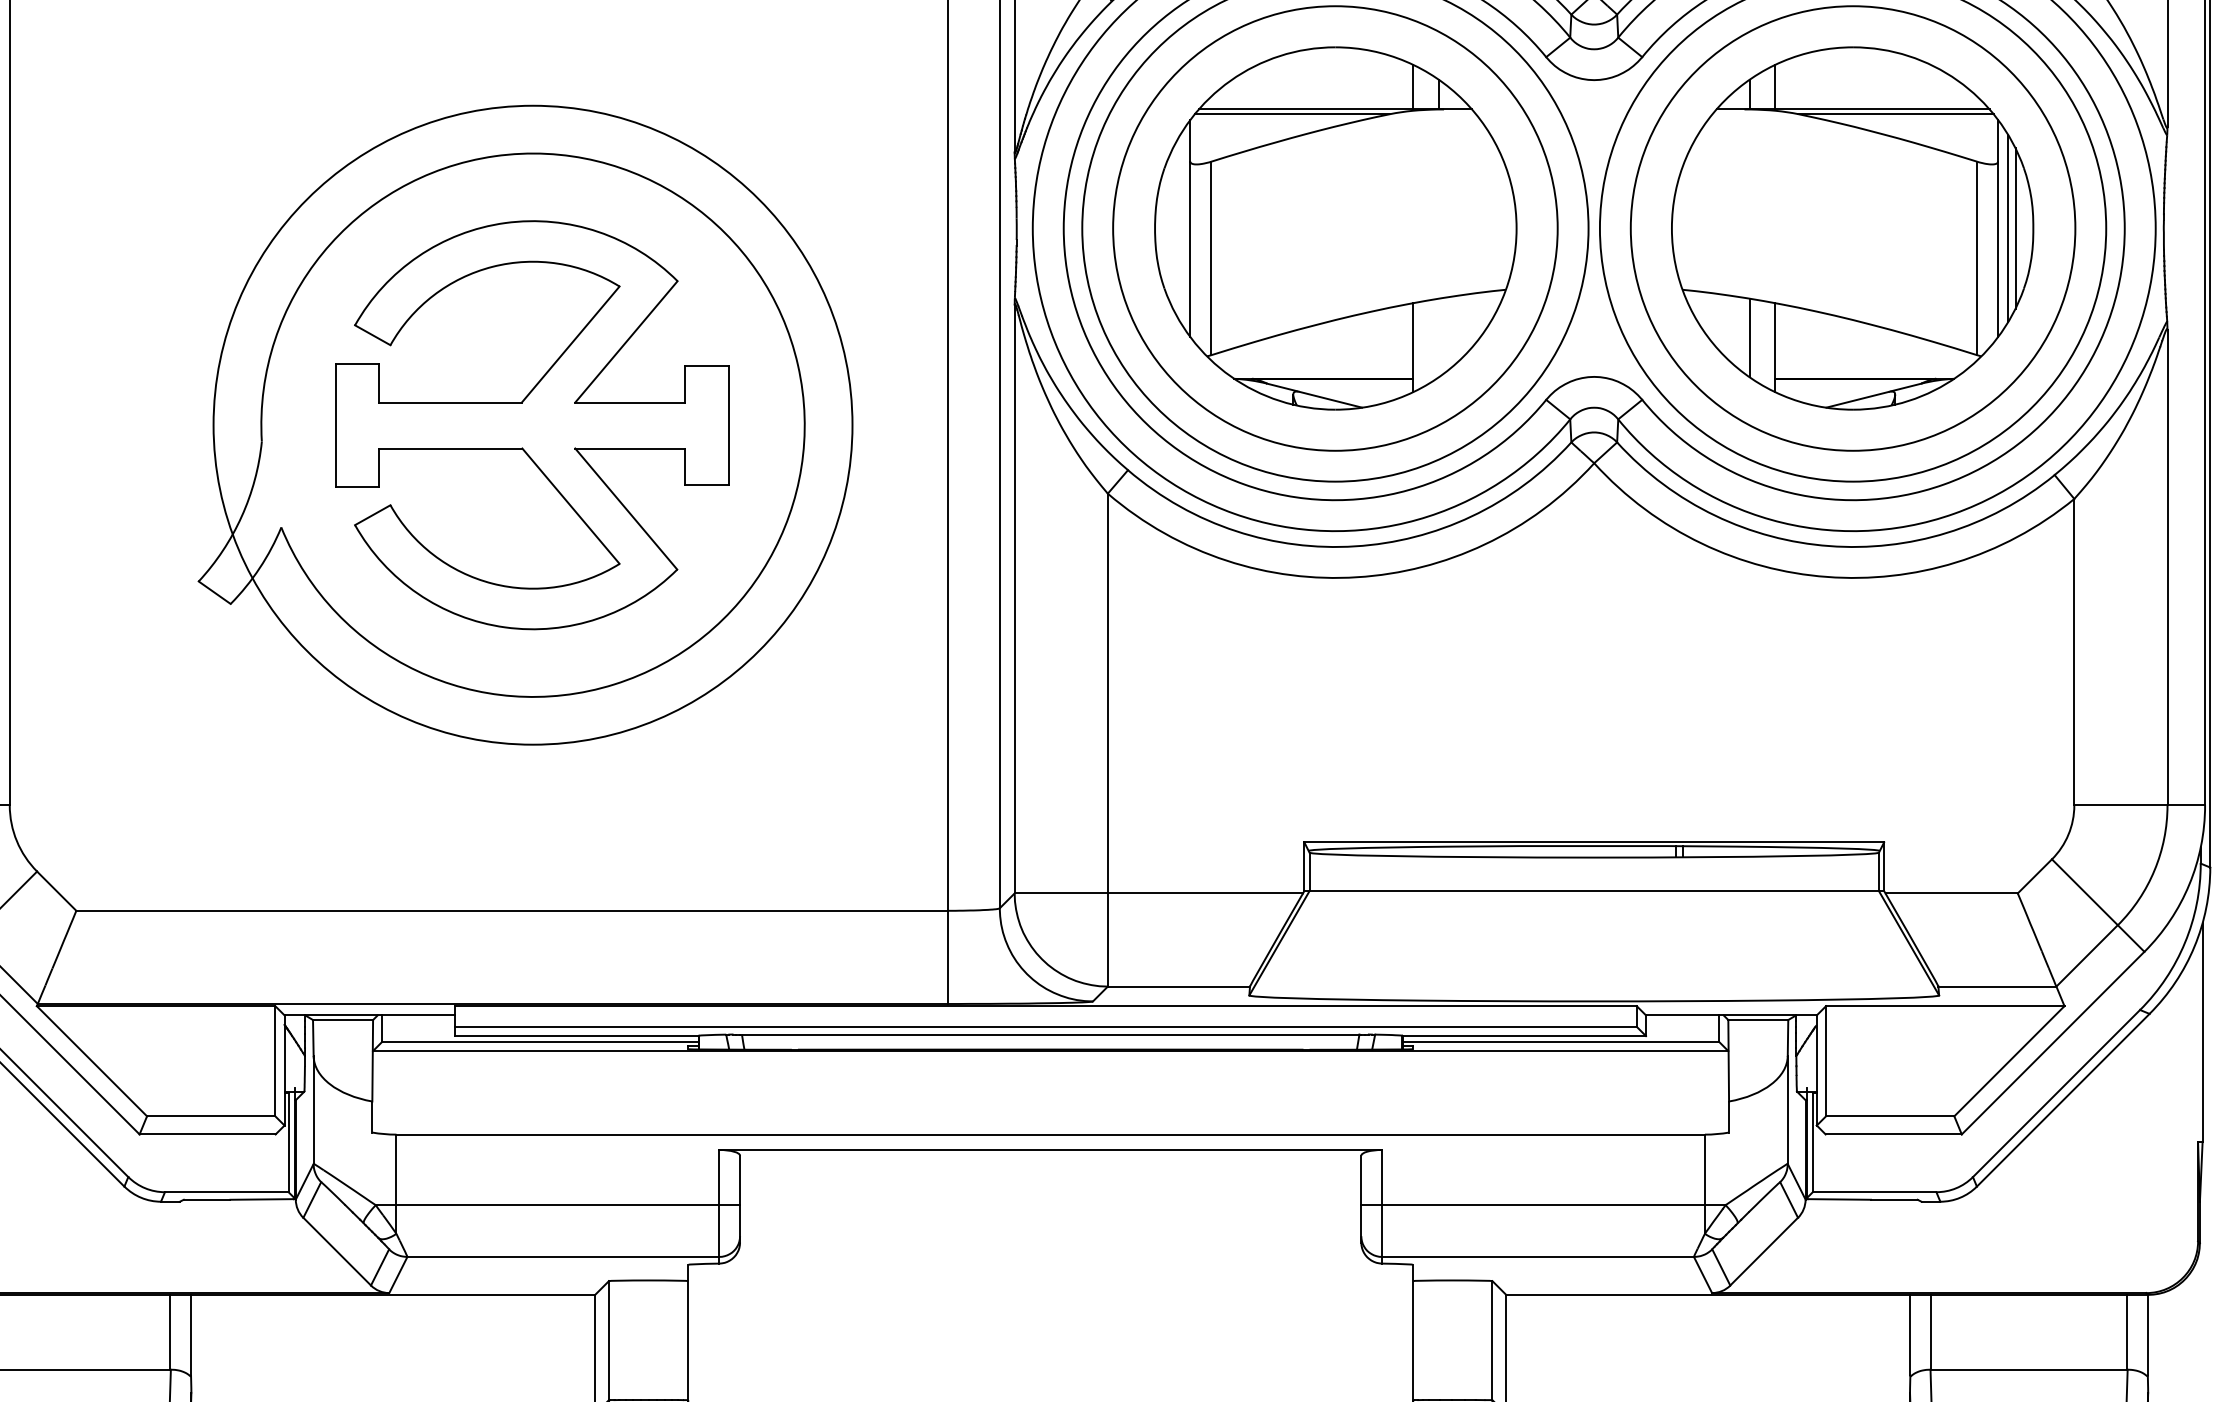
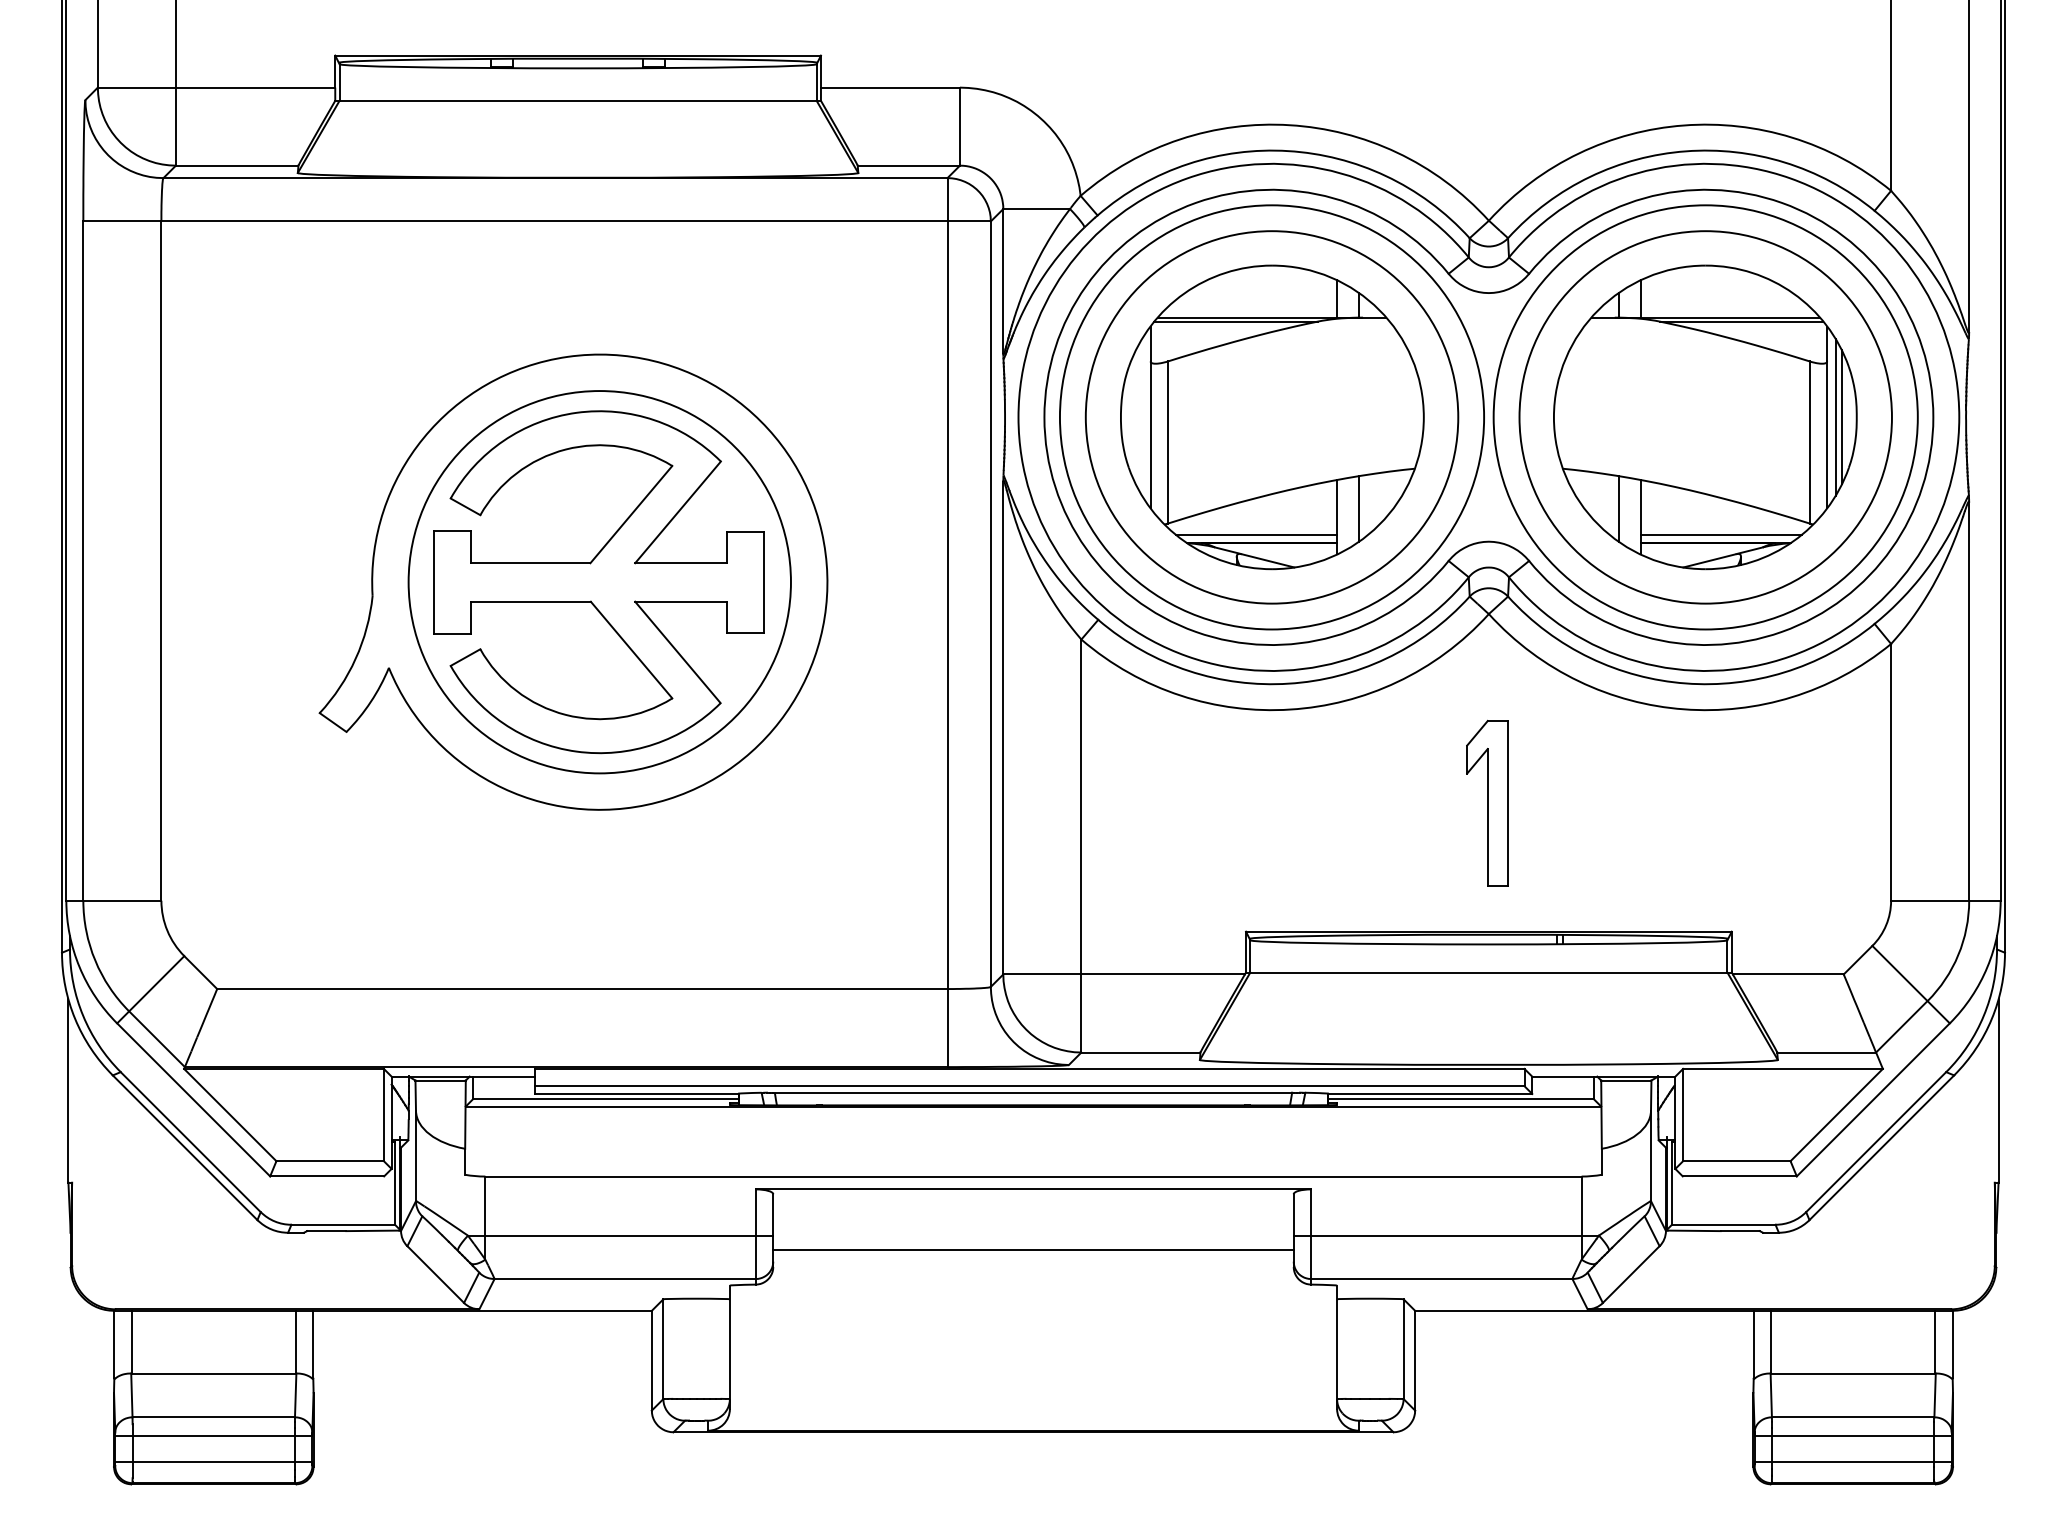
line: (1438, 337) -> (1358, 508), added
line: (1316, 368) -> (1256, 534), added
line: (1871, 368) -> (1721, 534), added
circle: (532, 425) -> (599, 582), size x0.71
part: (1592, 688) -> (1487, 802), added
line: (1050, 1222) -> (1033, 1250), added

